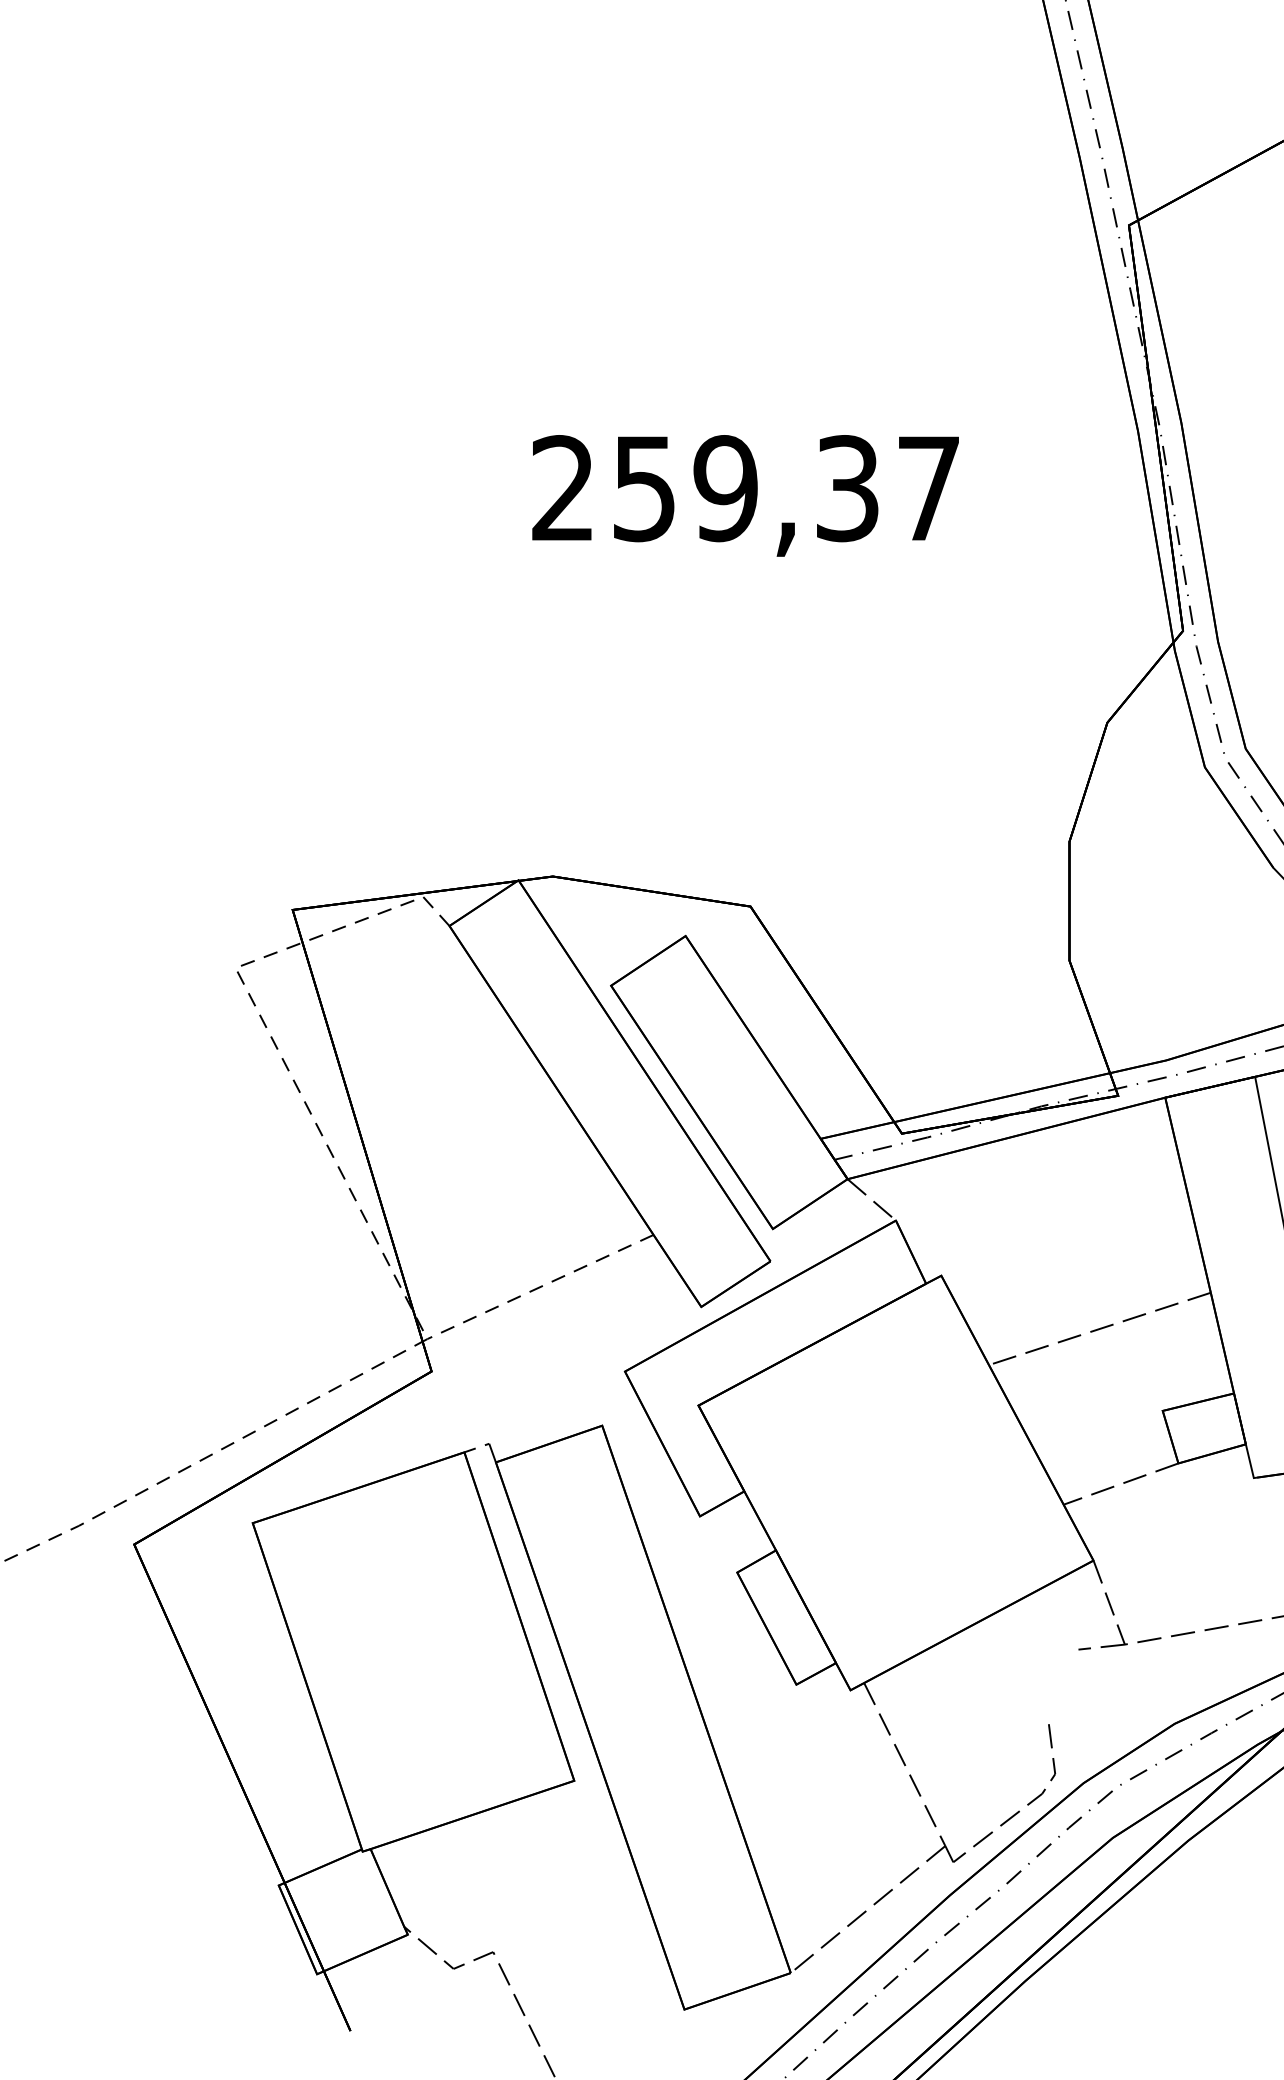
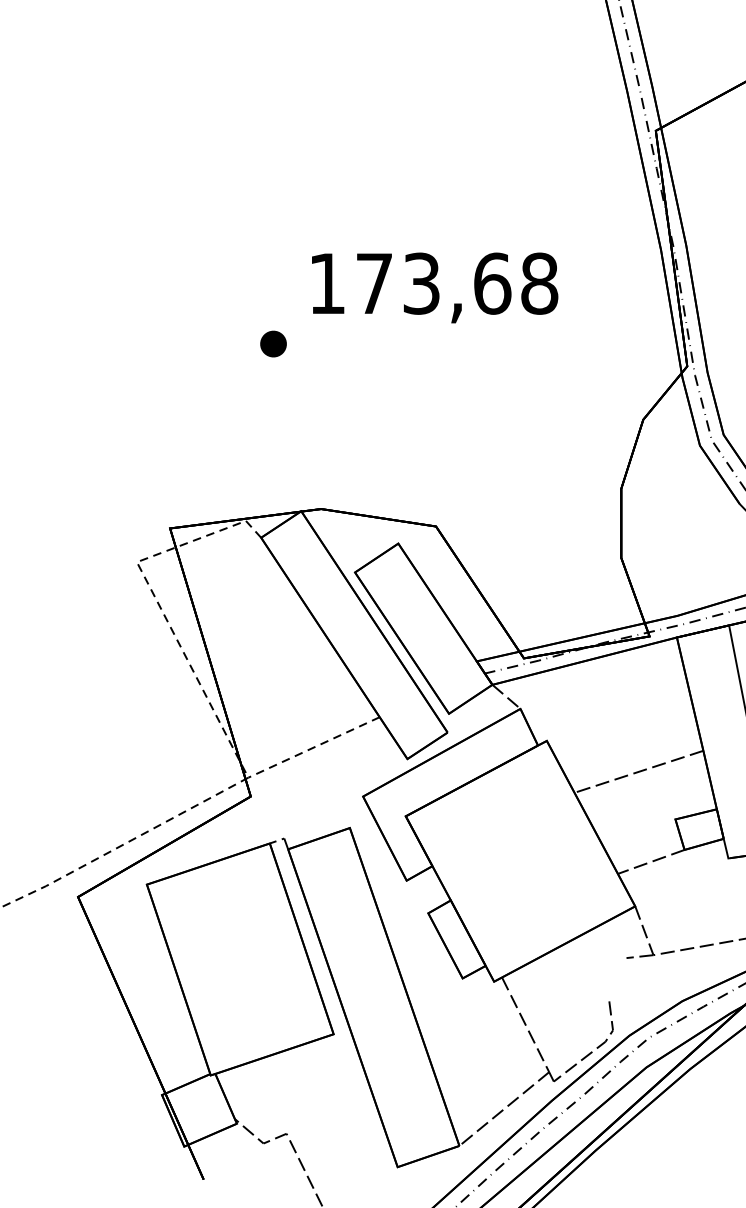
text: (746, 488) -> (433, 283), 259,37 -> 173,68
part: (470, 591) -> (273, 343), added

